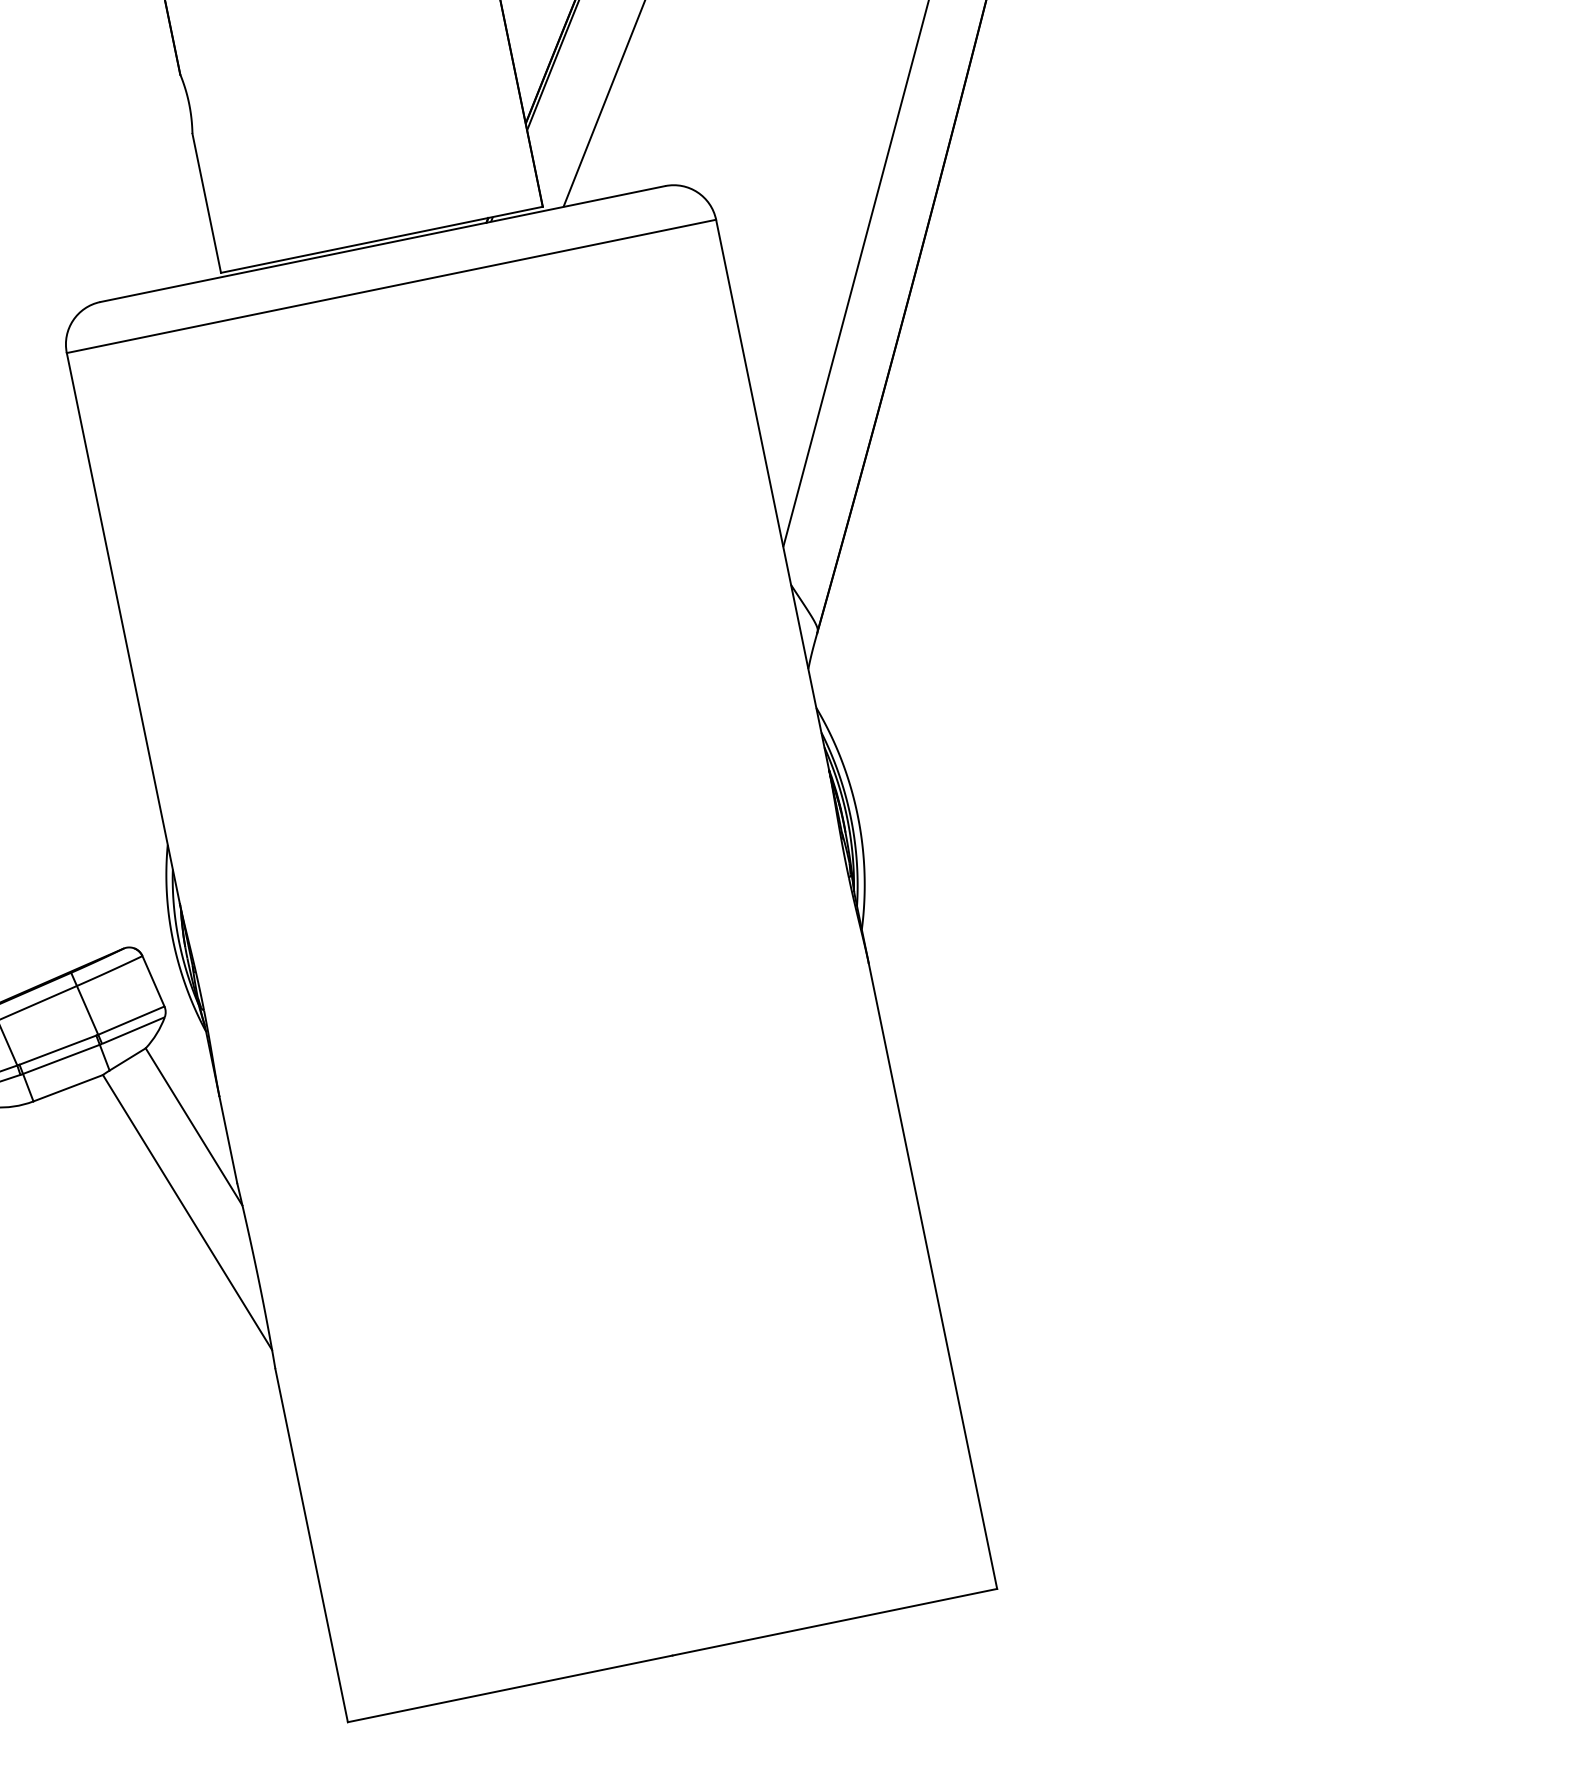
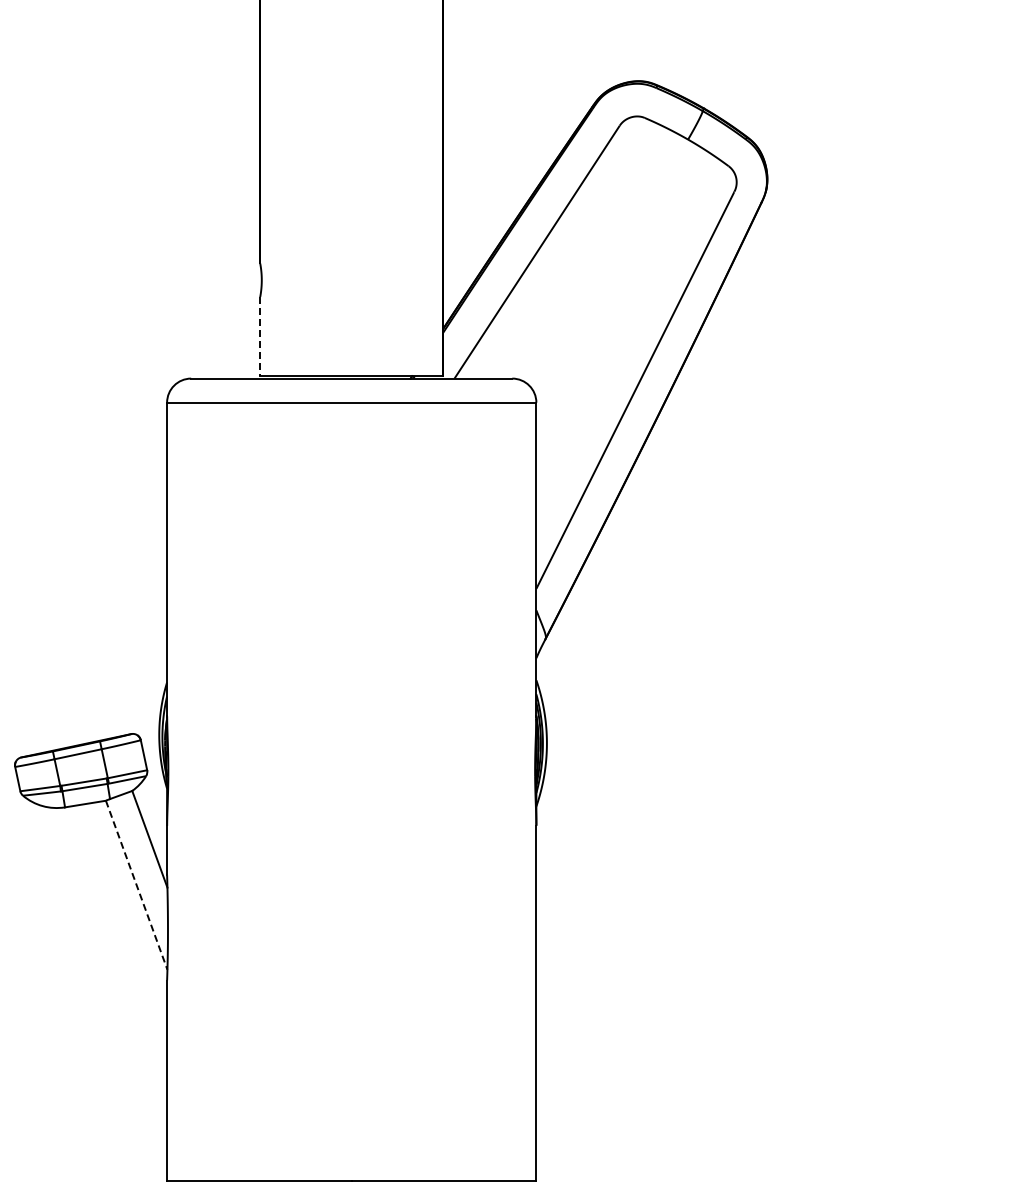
line: (207, 202) -> (260, 336), solid -> dashed
line: (187, 1213) -> (136, 885), solid -> dashed

